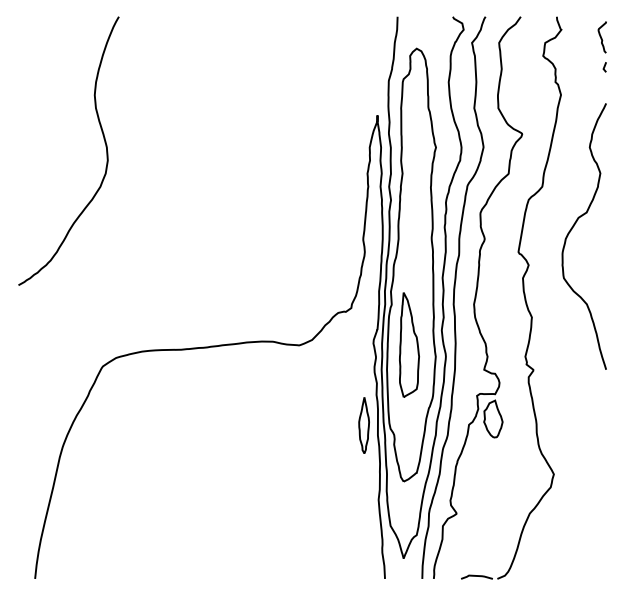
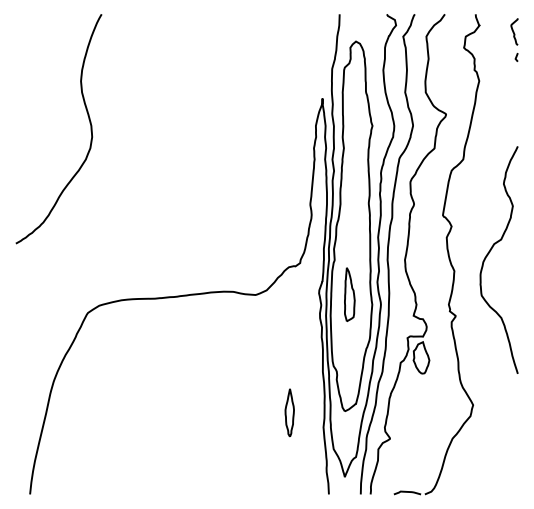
curve: (572, 229) -> (489, 254), moved
part: (409, 344) -> (349, 294), size x0.6
part: (363, 425) -> (289, 412), moved

